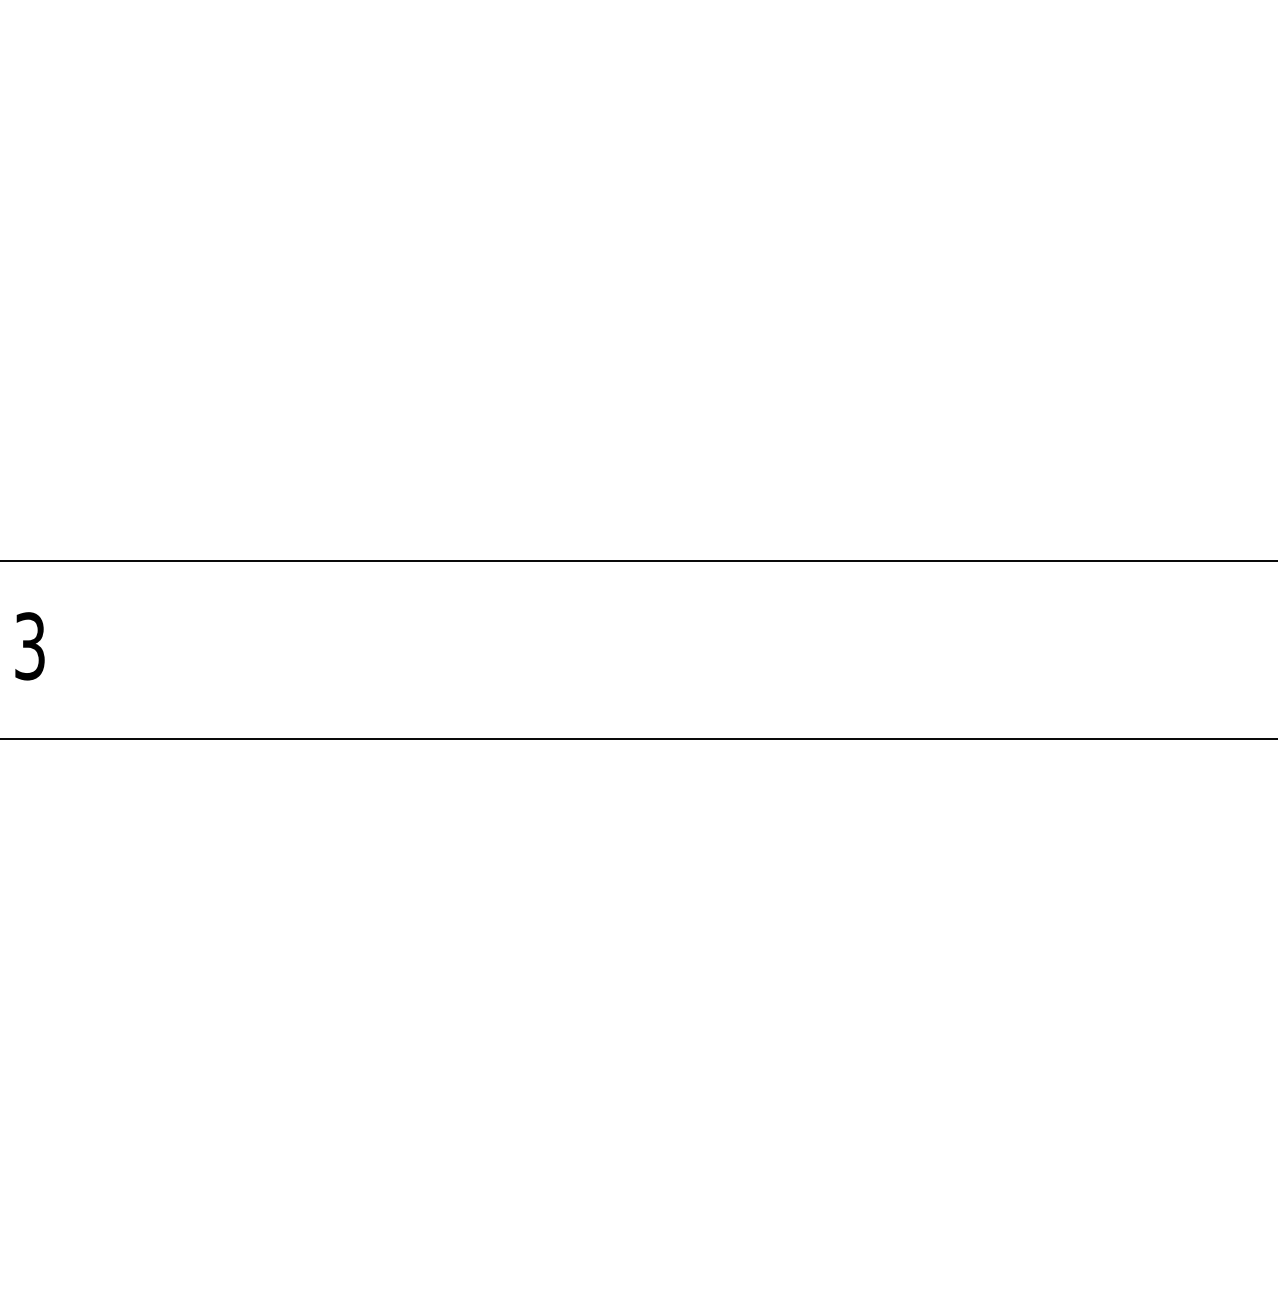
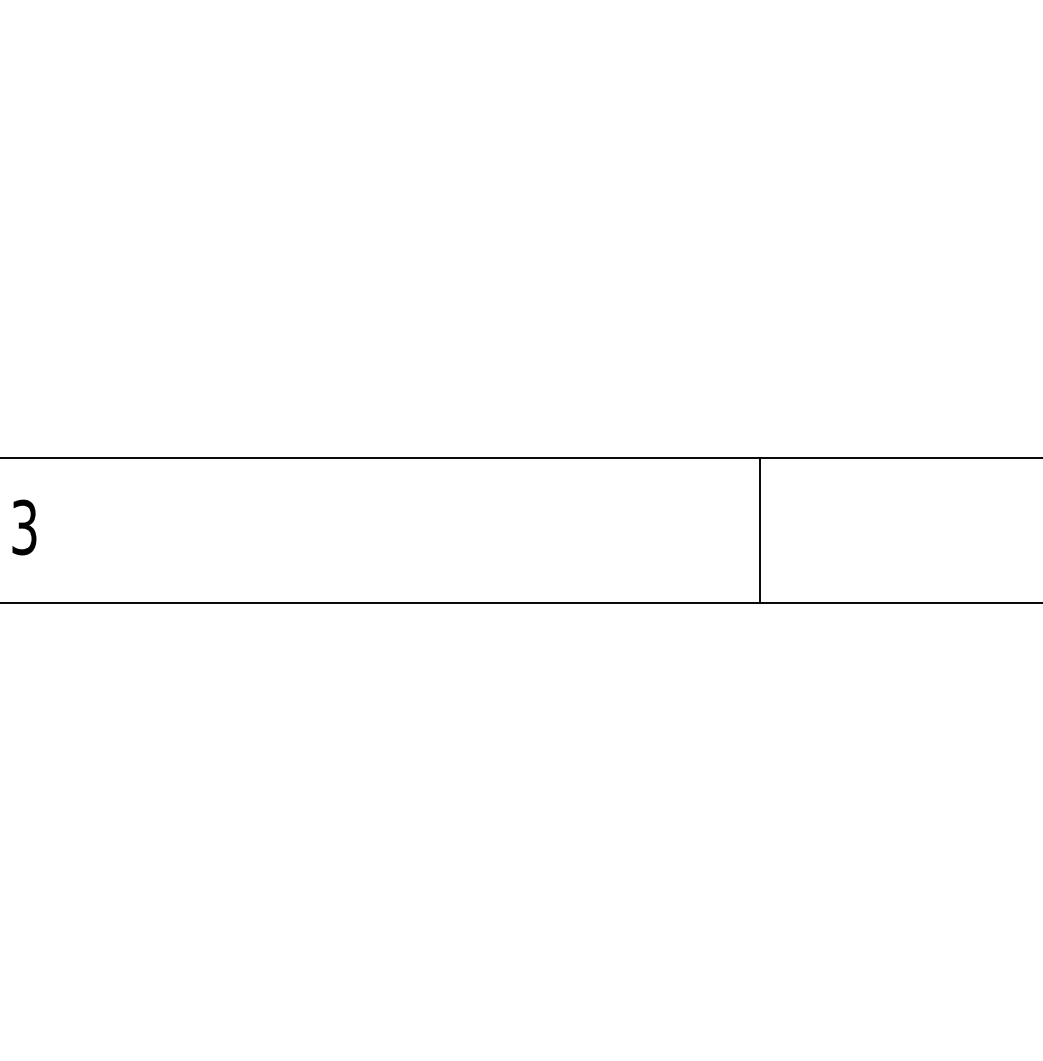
line: (930, 649) -> (759, 530), added

